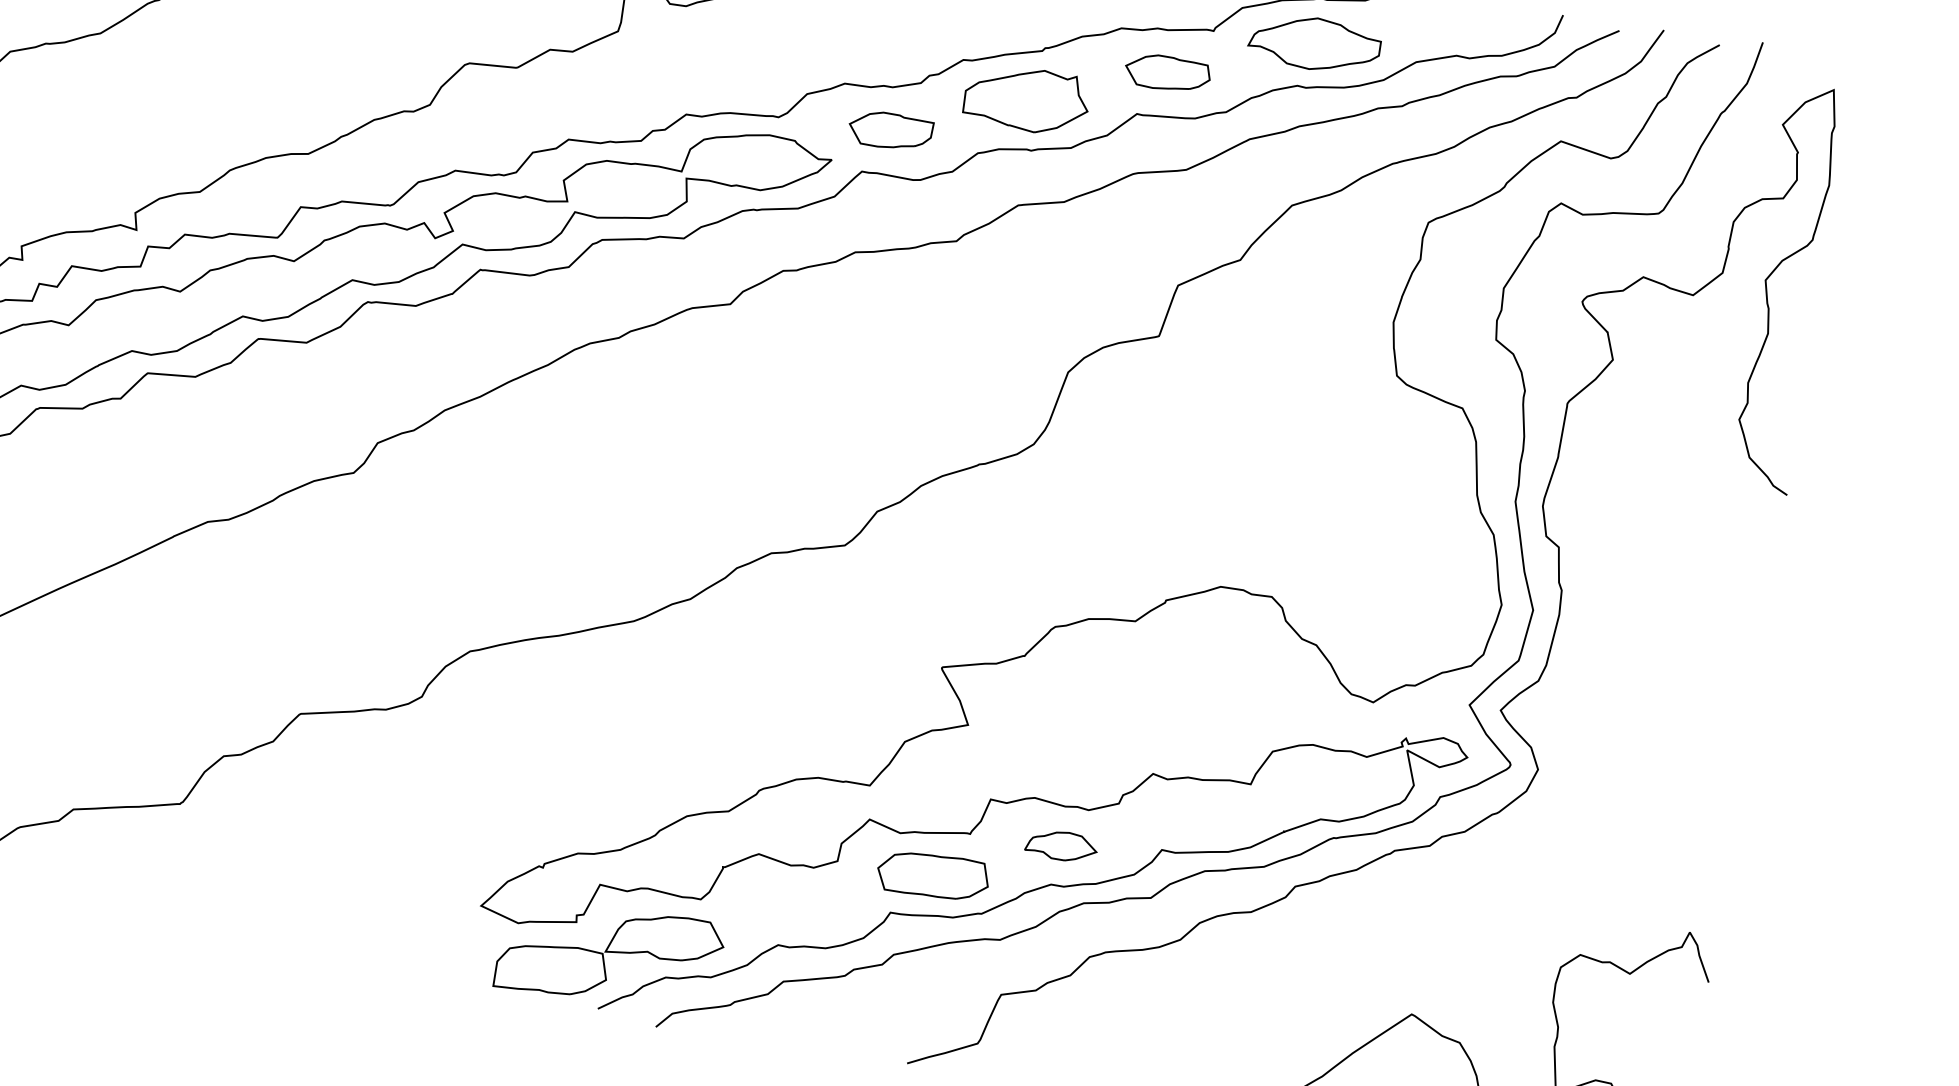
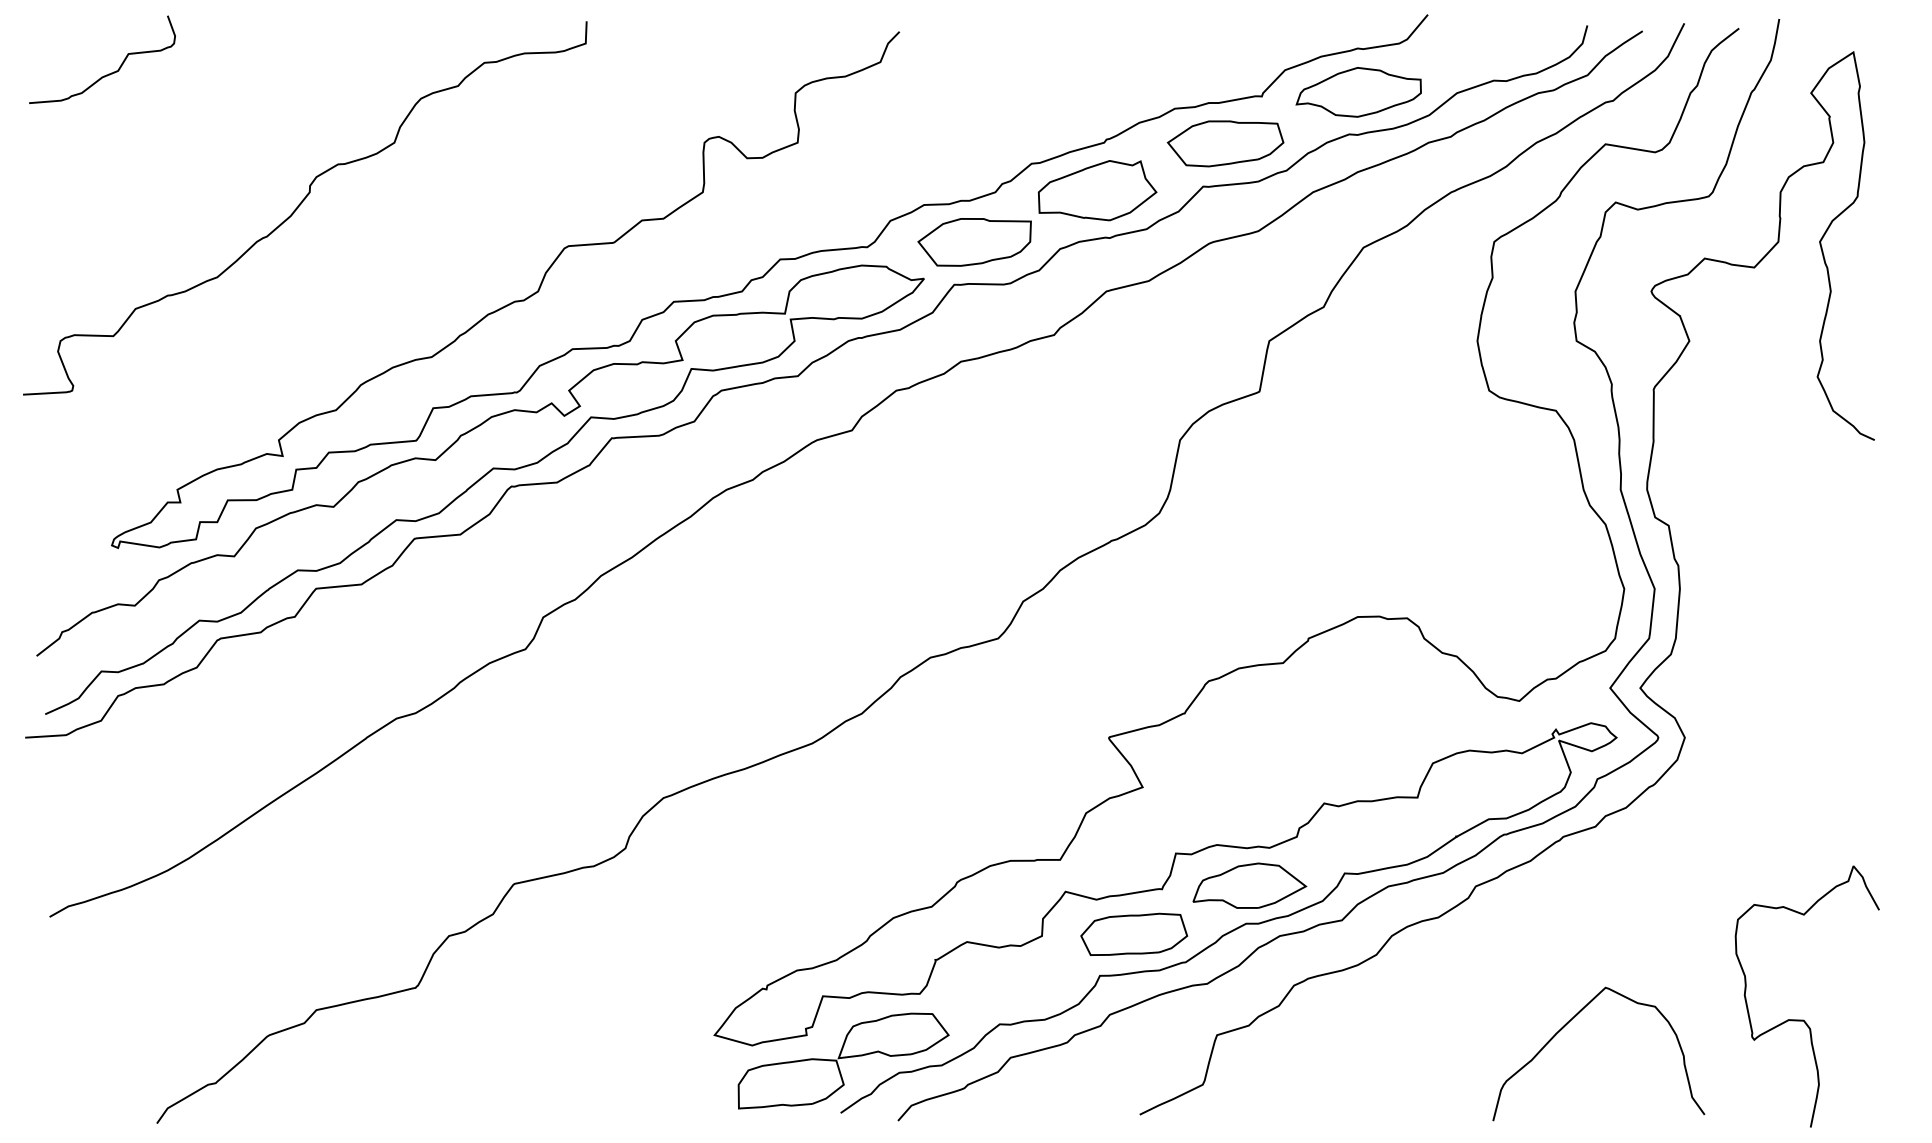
part: (1167, 73) -> (1225, 143), size x1.43
part: (890, 131) -> (974, 242), size x1.43
part: (1061, 845) -> (1249, 885), size x1.67

